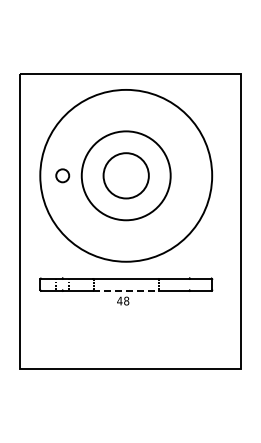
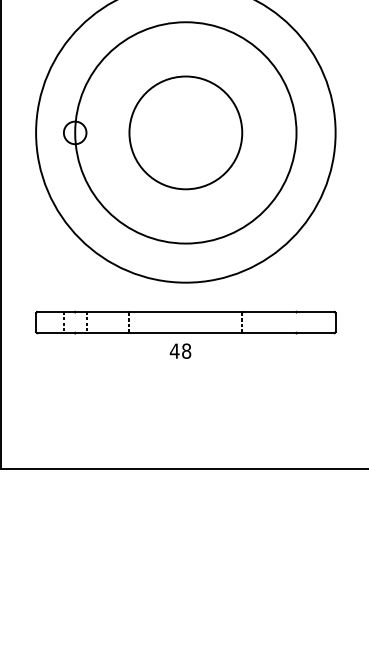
circle: (125, 175) -> (184, 132), size x1.43
circle: (125, 175) -> (184, 132), size x1.43
line: (126, 290) -> (186, 332), dashed -> solid

